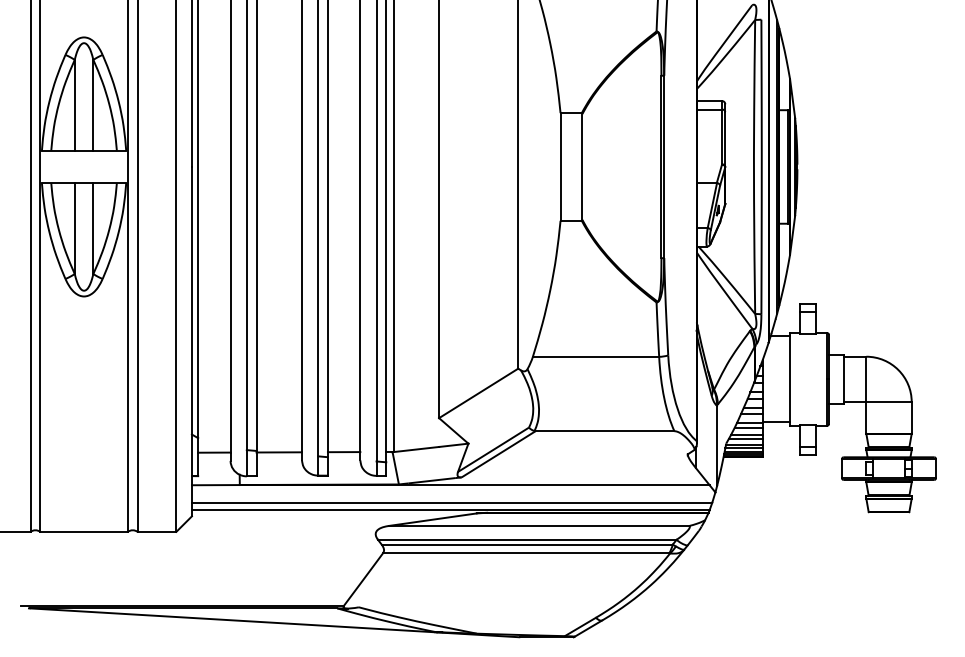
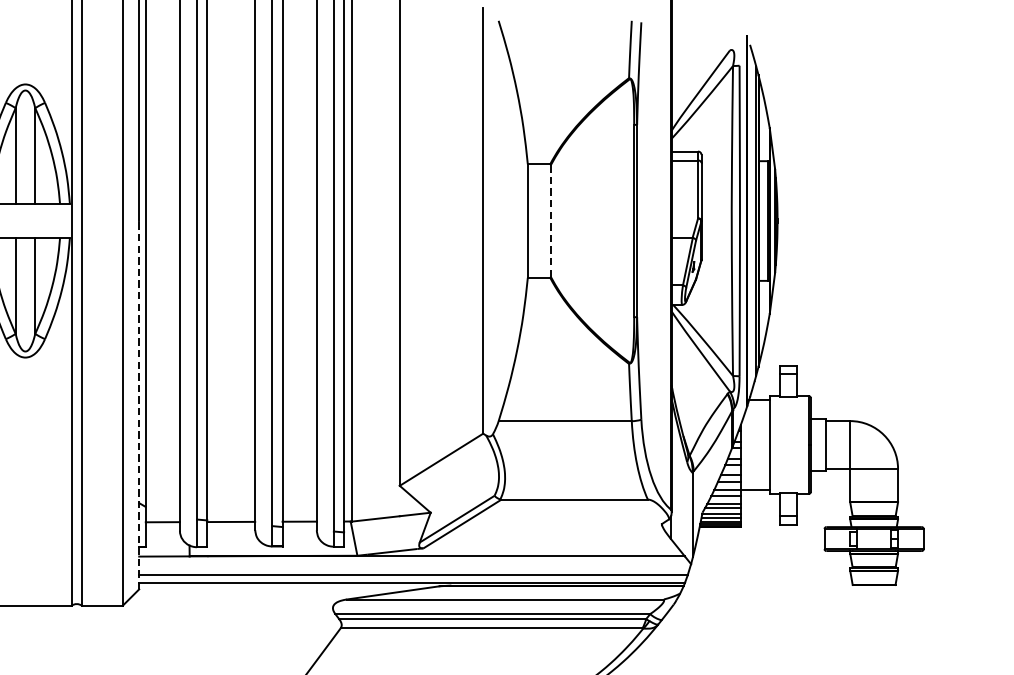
line: (582, 166) -> (550, 220), solid -> dashed
line: (191, 341) -> (138, 405), solid -> dashed

